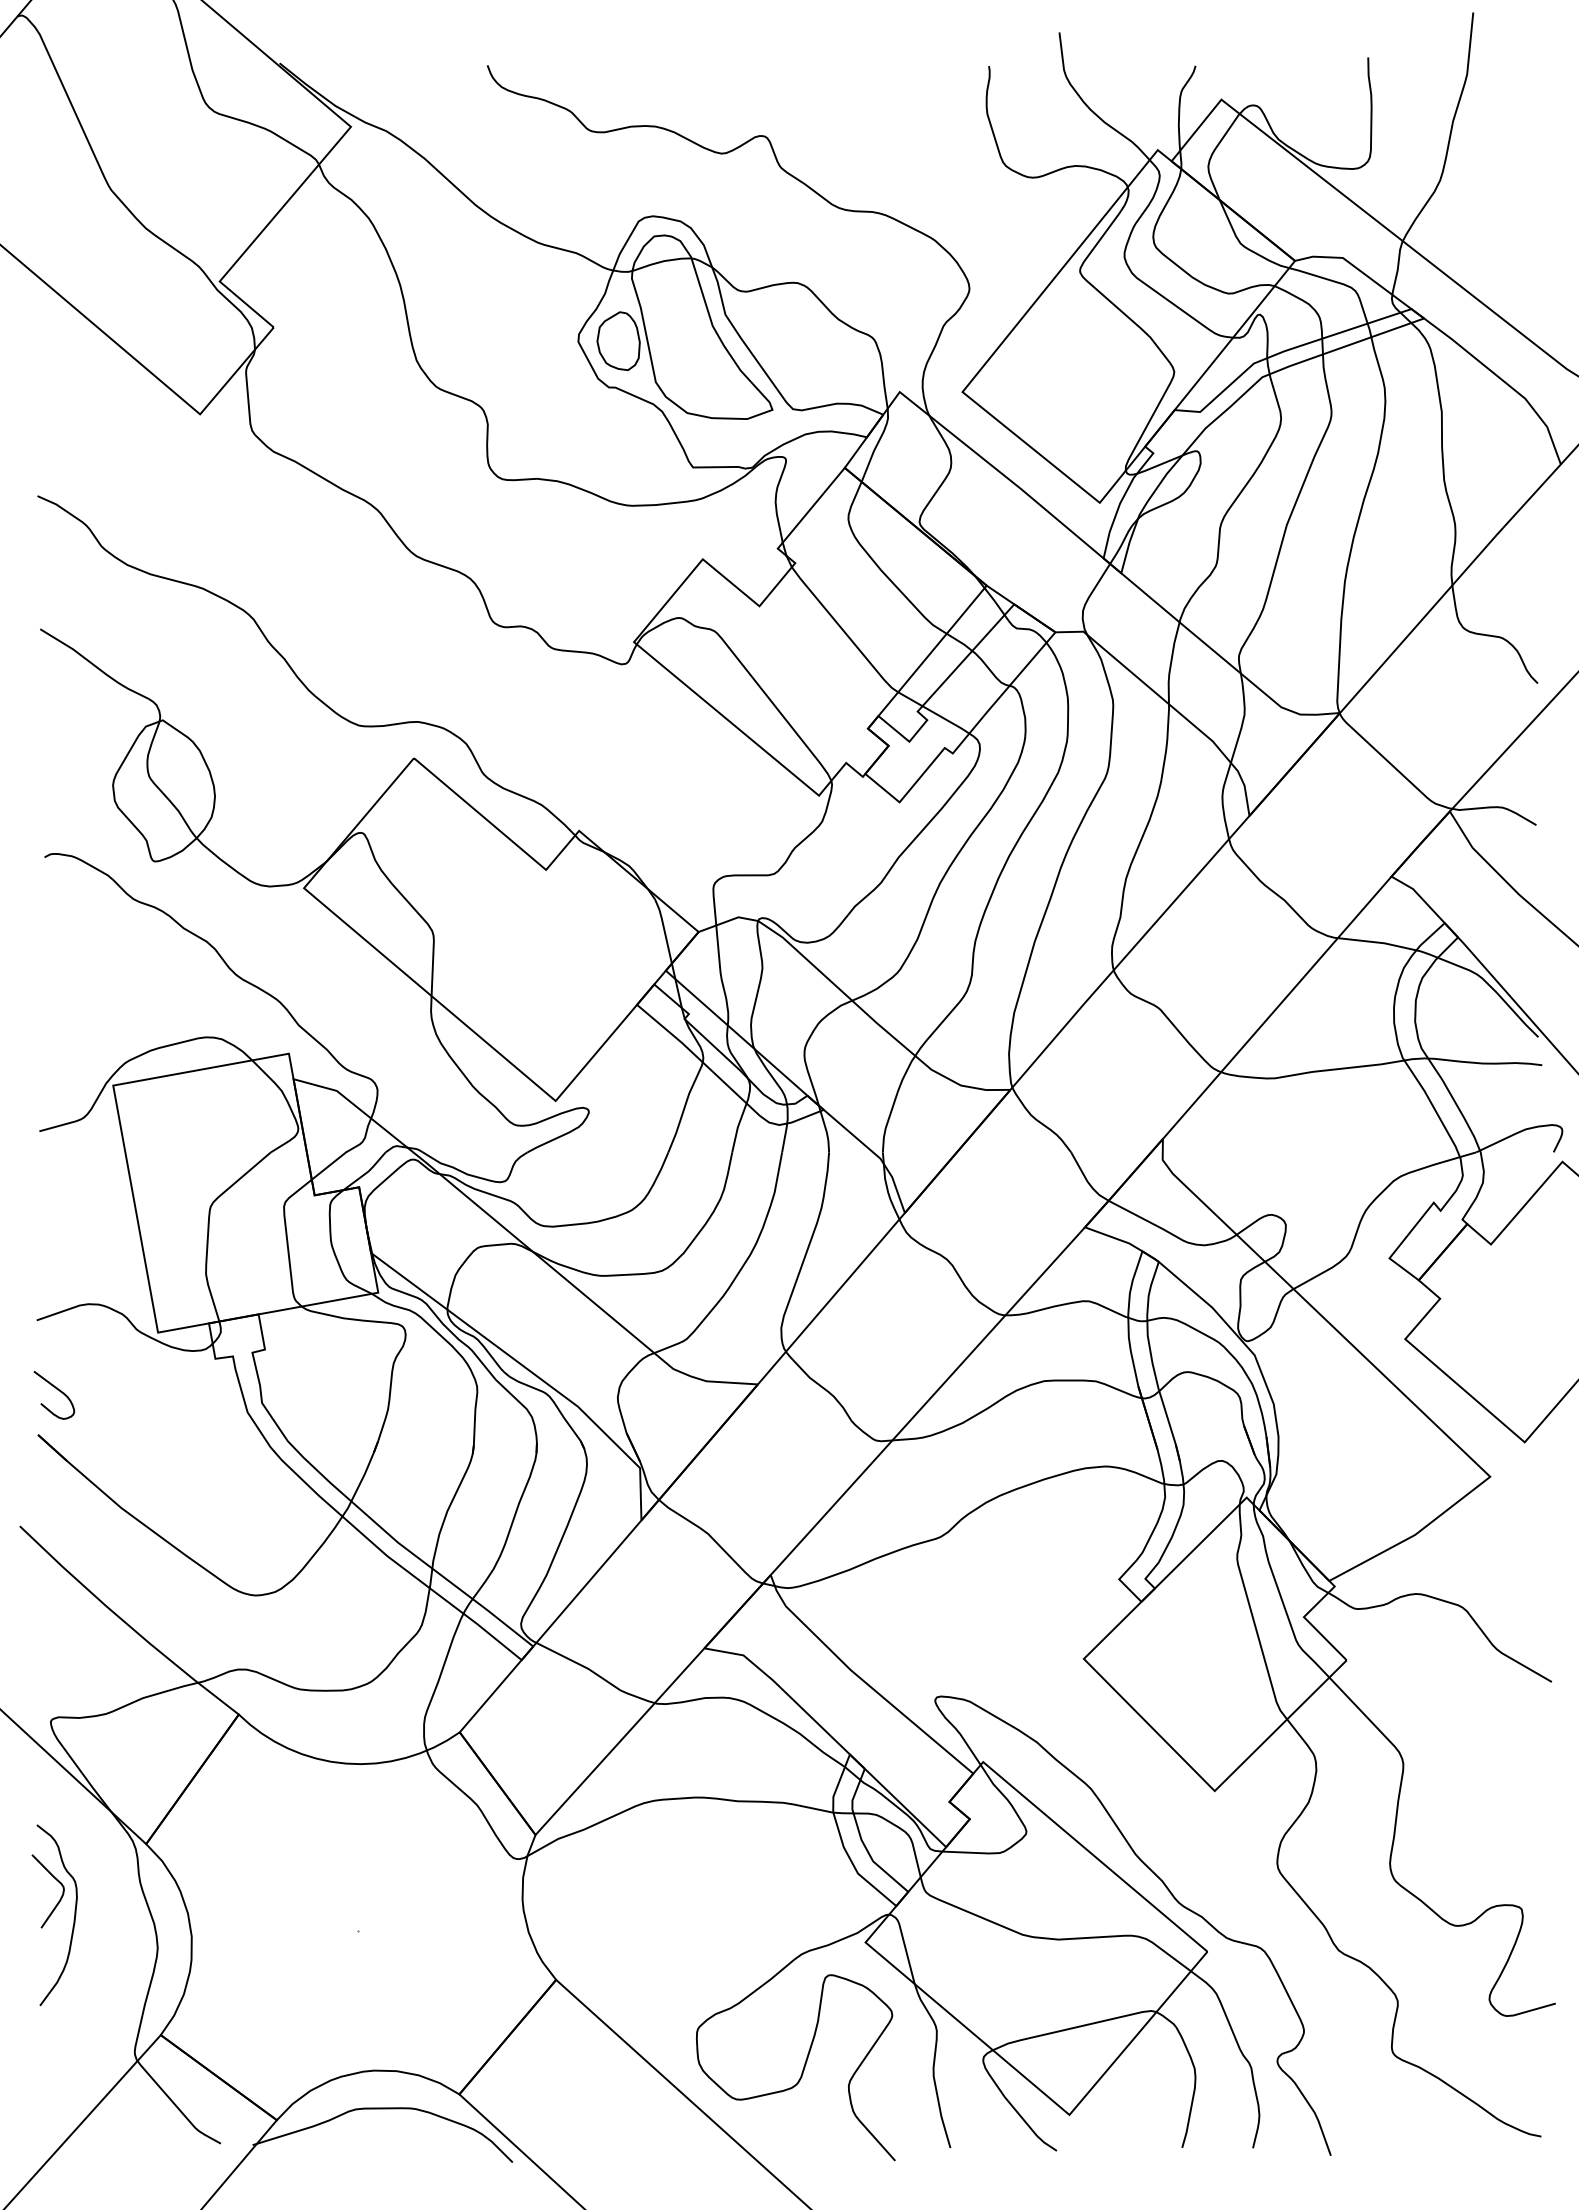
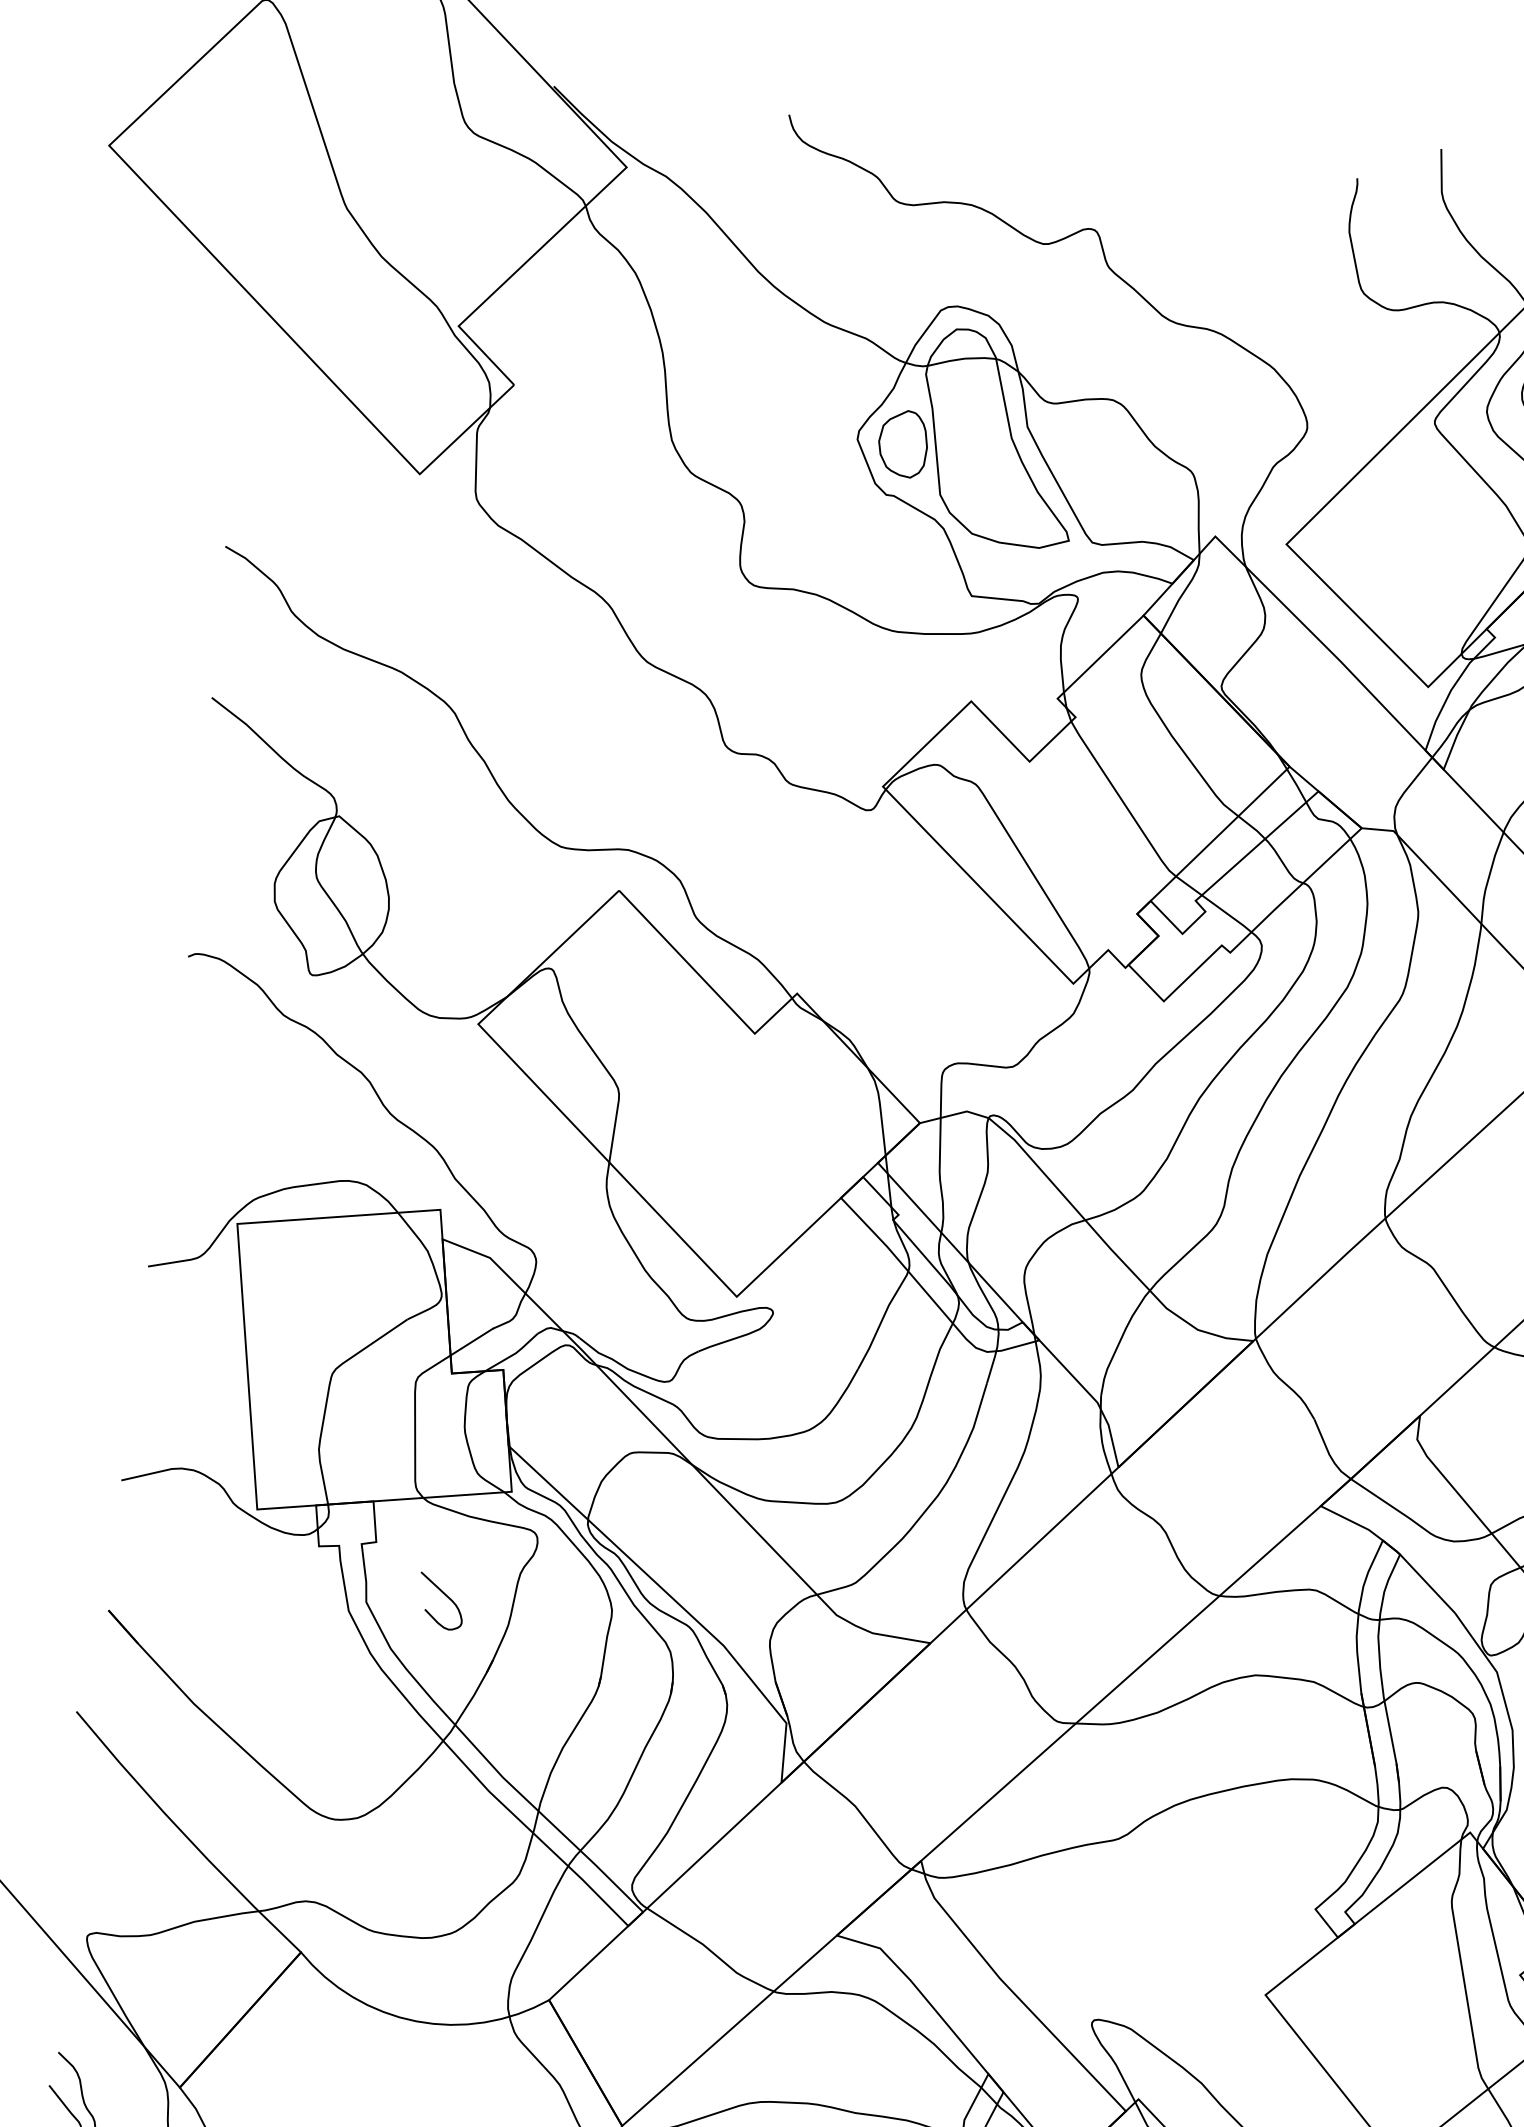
curve: (57, 1390) -> (445, 1596), moved

